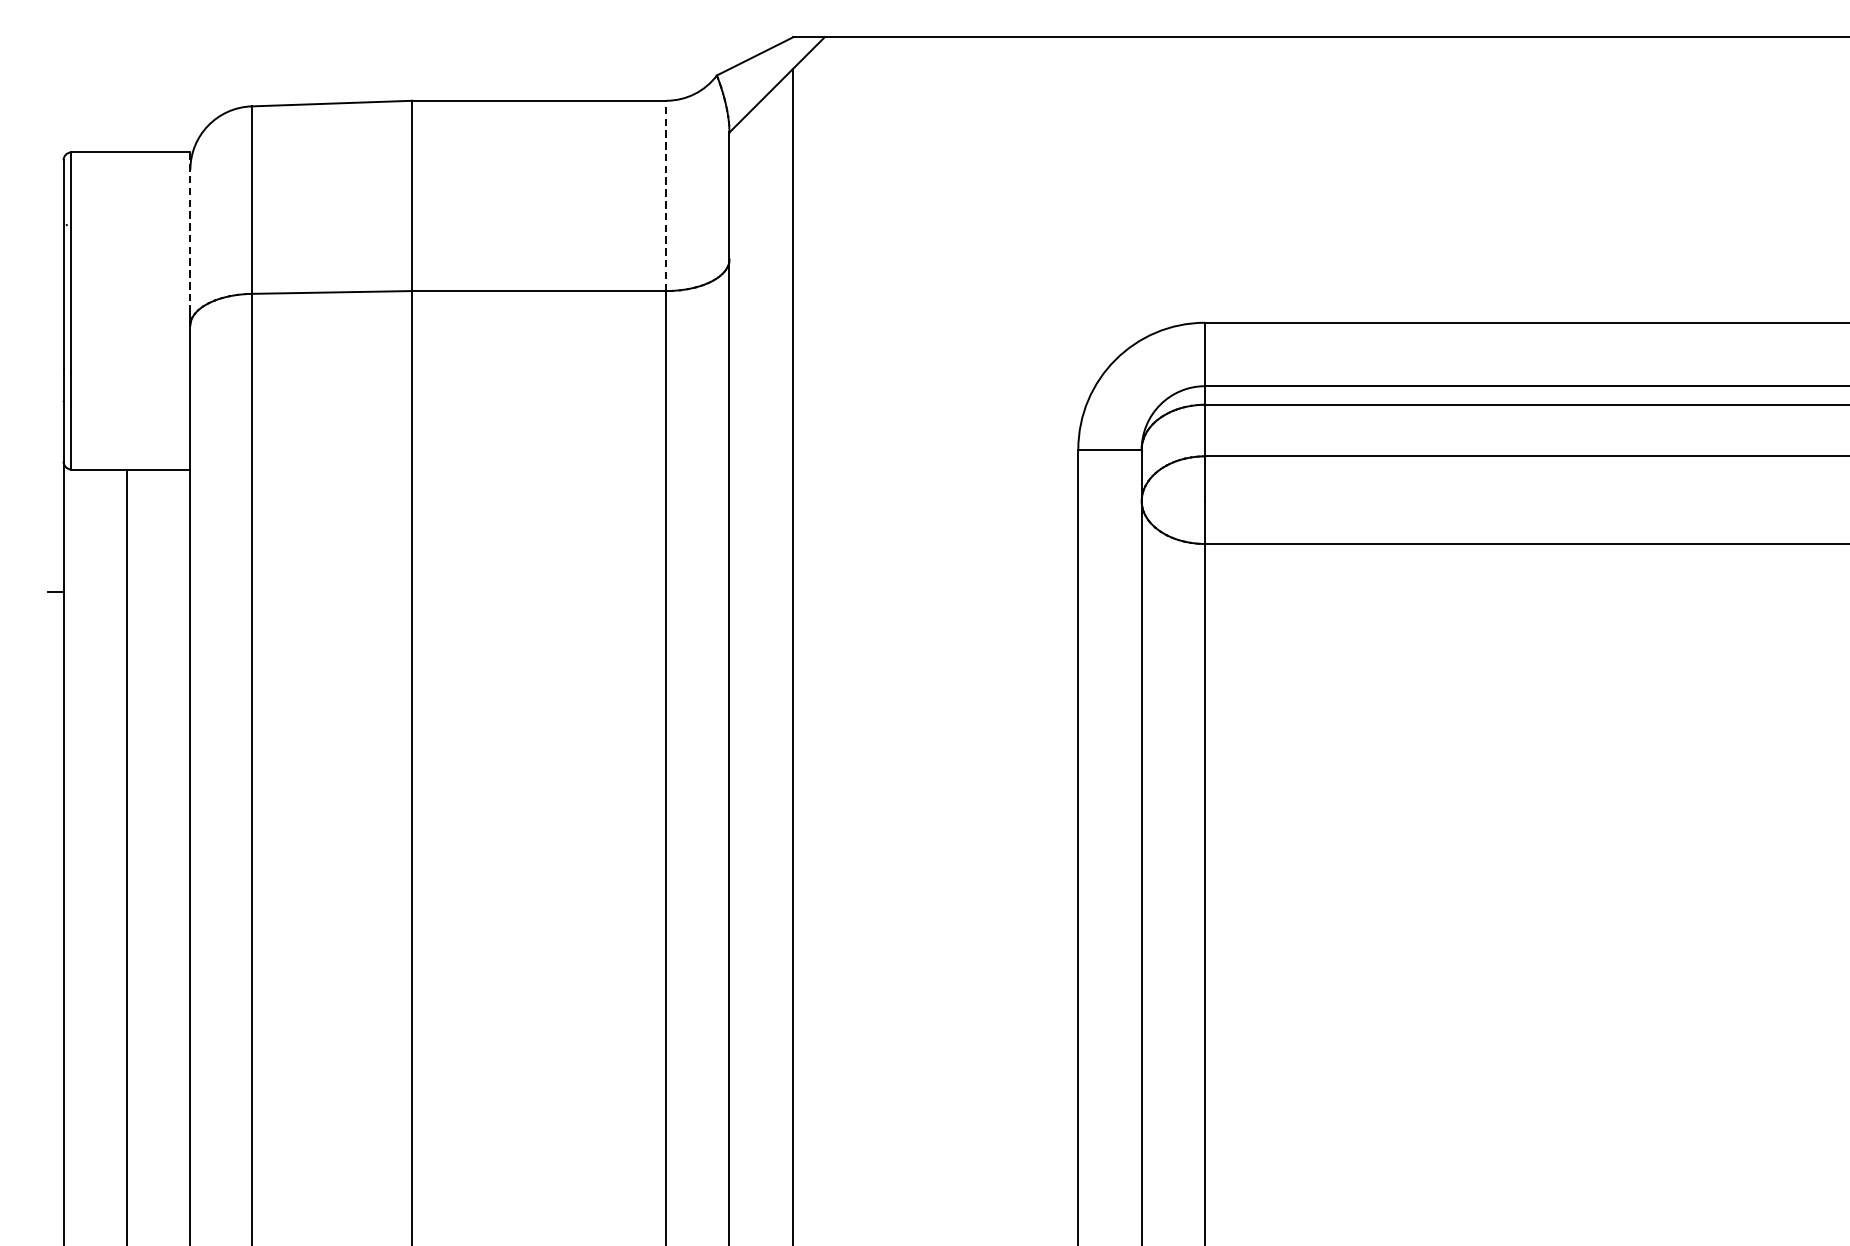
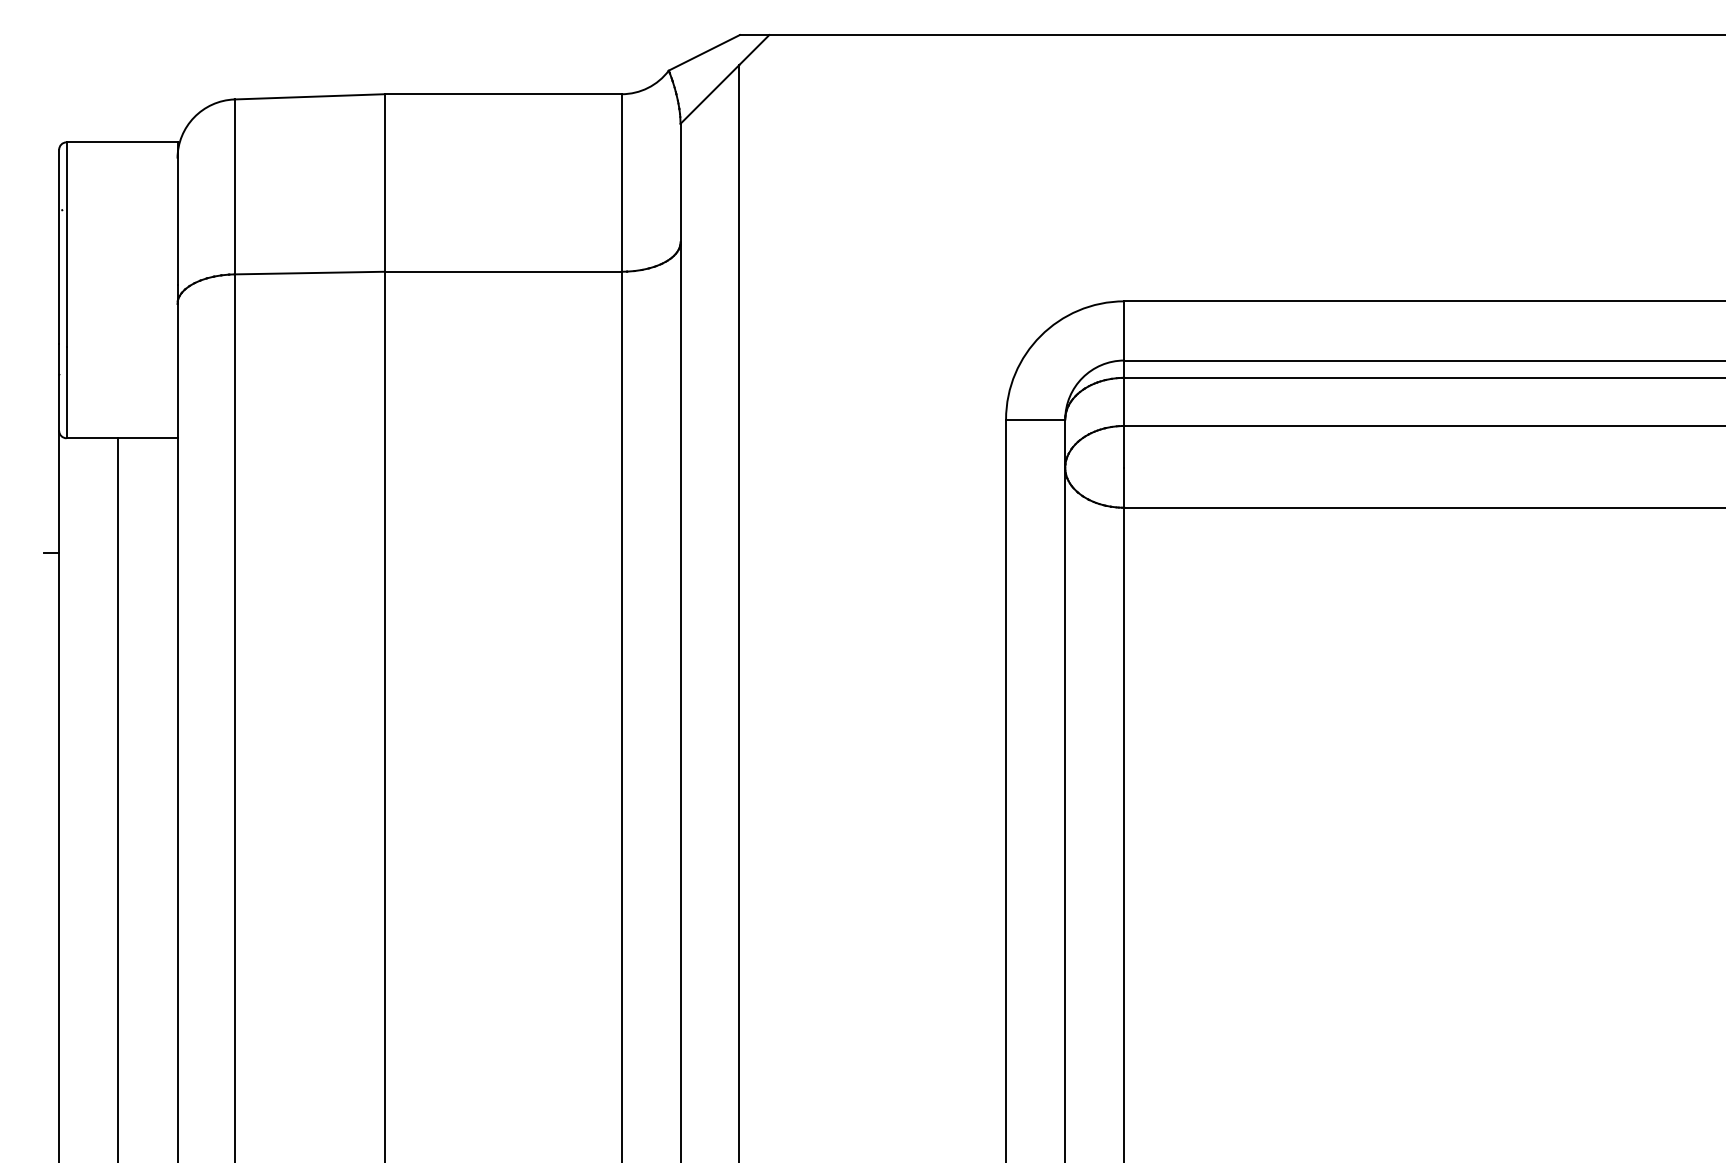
line: (666, 196) -> (621, 183), dashed -> solid
line: (190, 229) -> (177, 214), dashed -> solid

